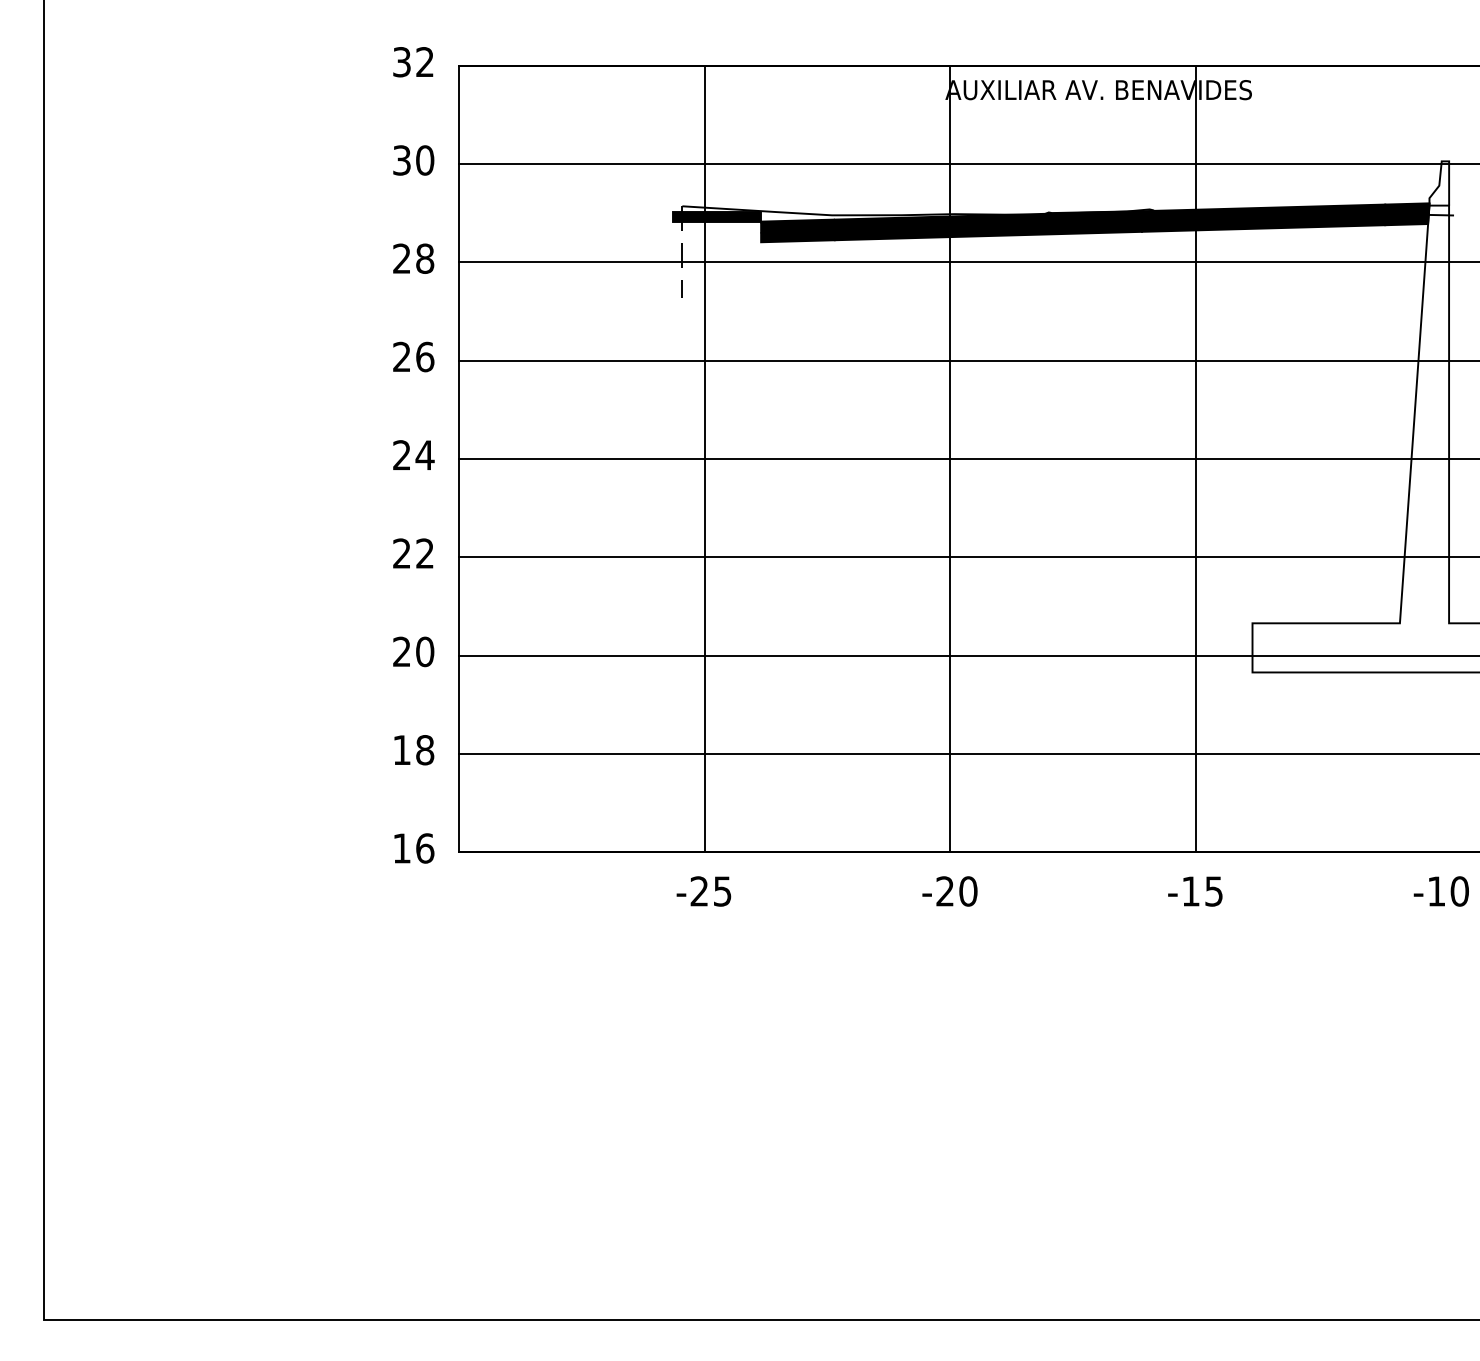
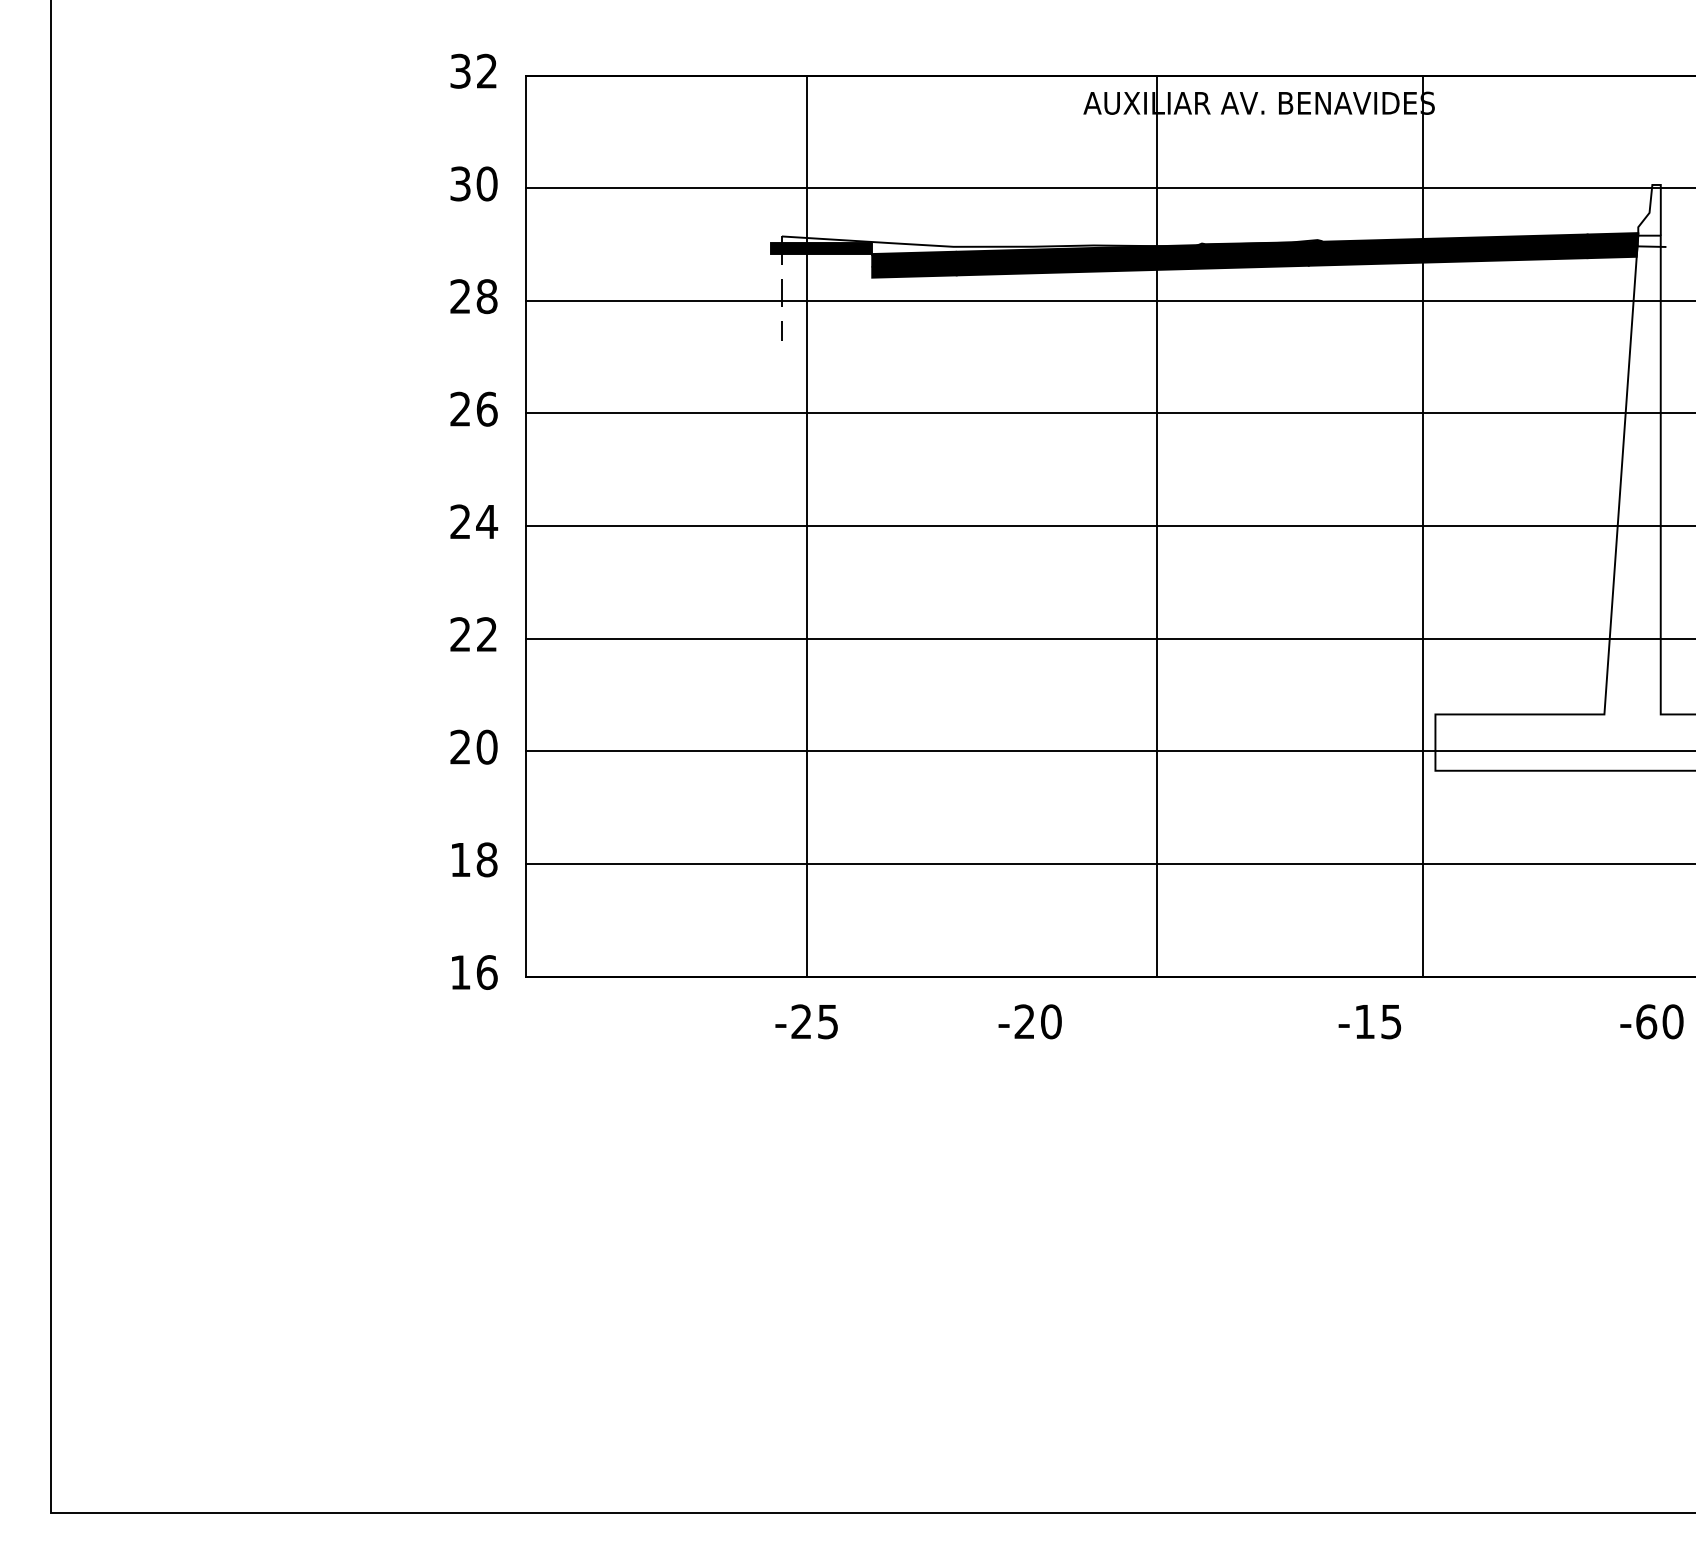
line: (950, 458) -> (1156, 525), moved
line: (1196, 458) -> (1423, 525), moved
text: (949, 891) -> (1029, 1021), moved
text: (1436, 891) -> (1646, 1021), -10 -> -60

